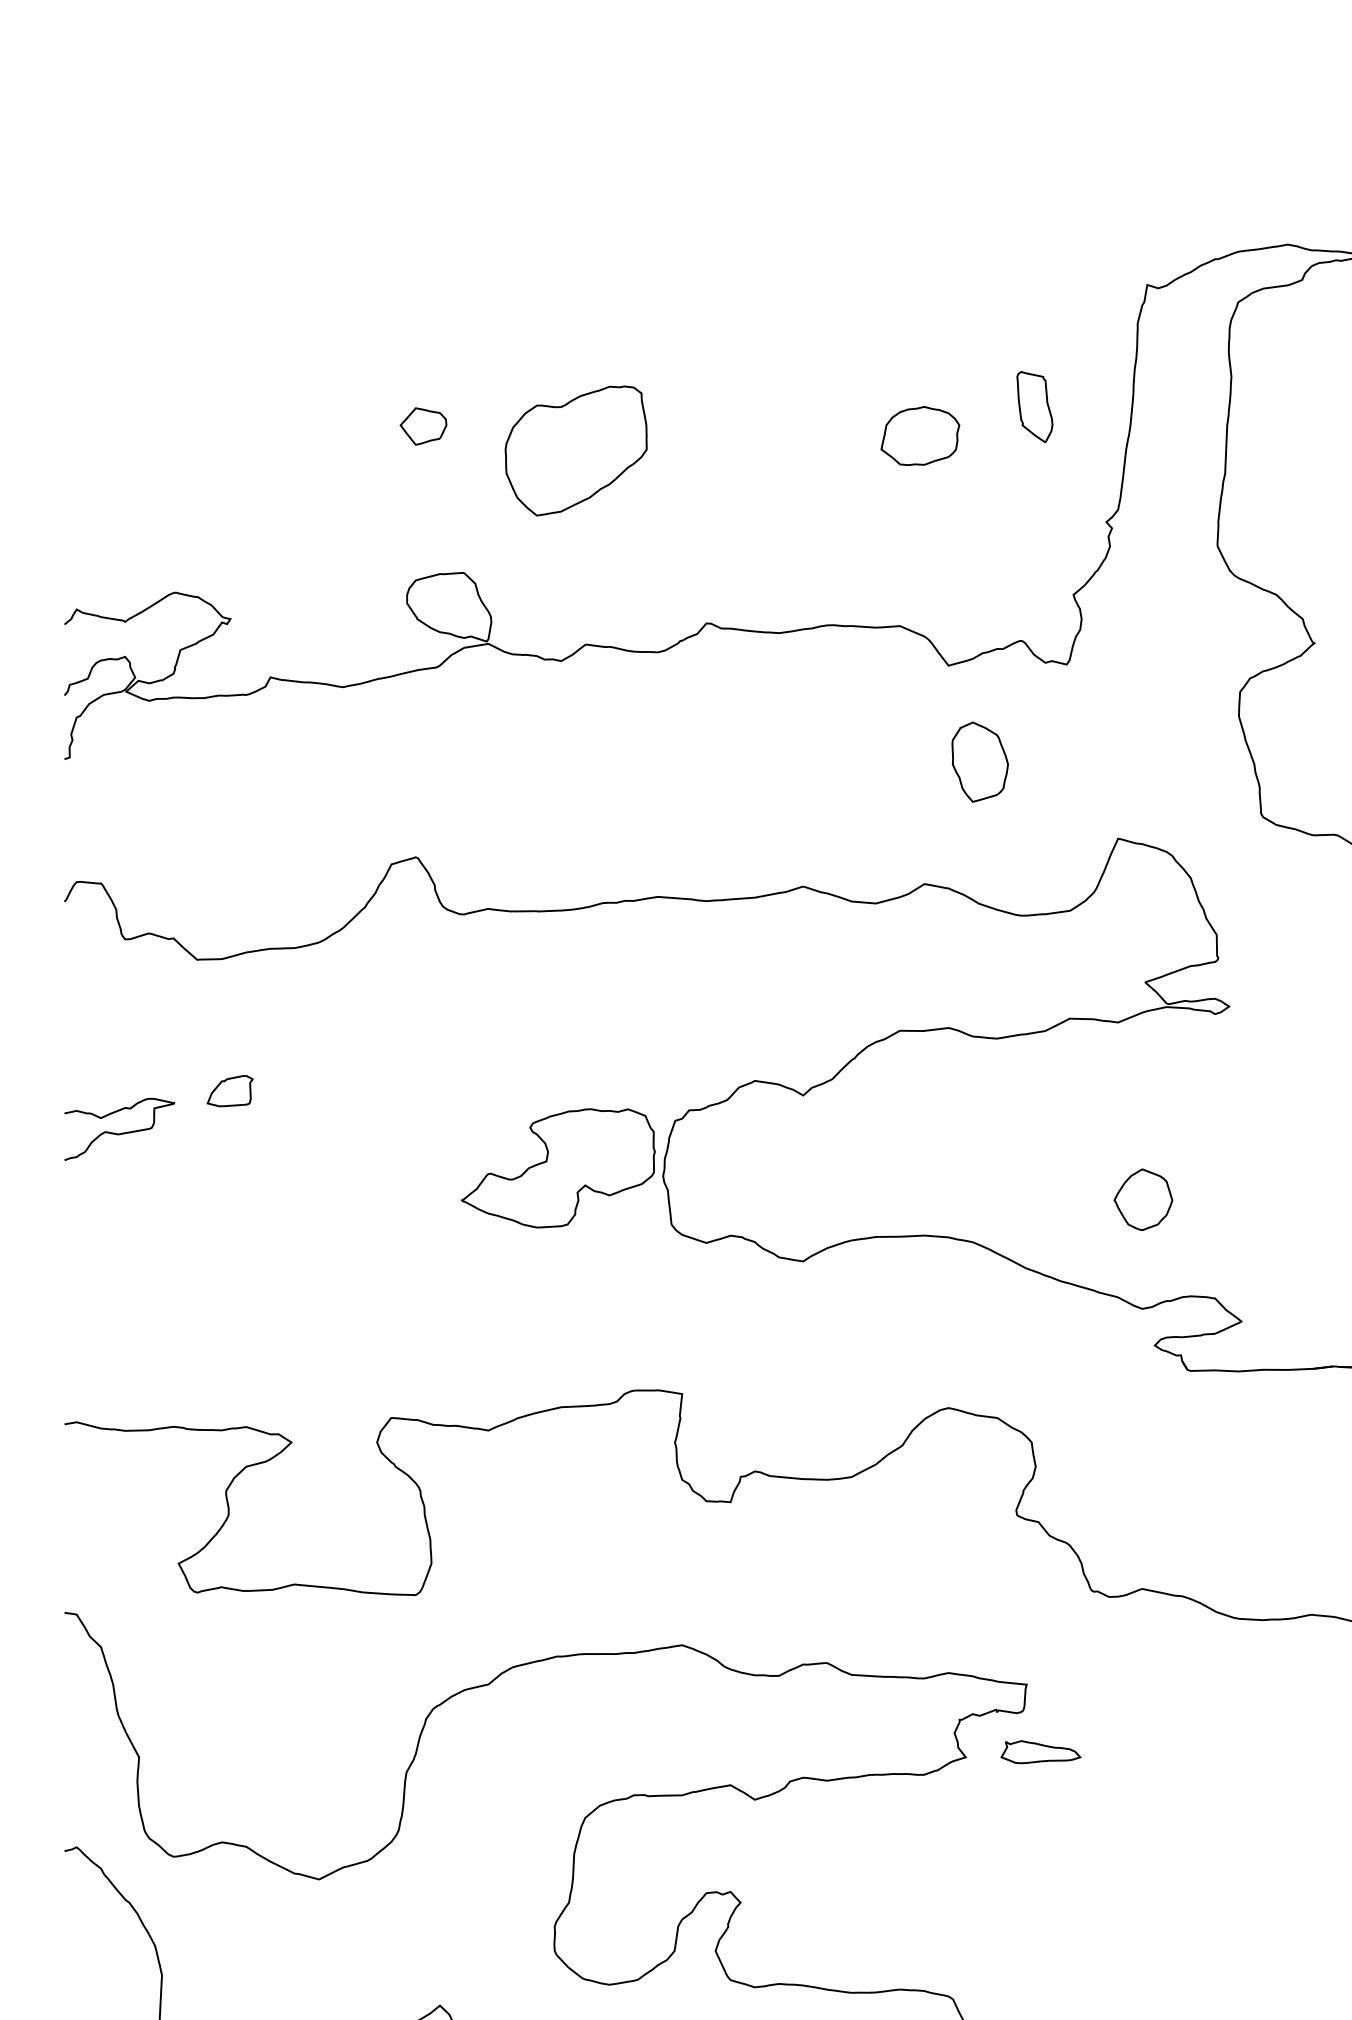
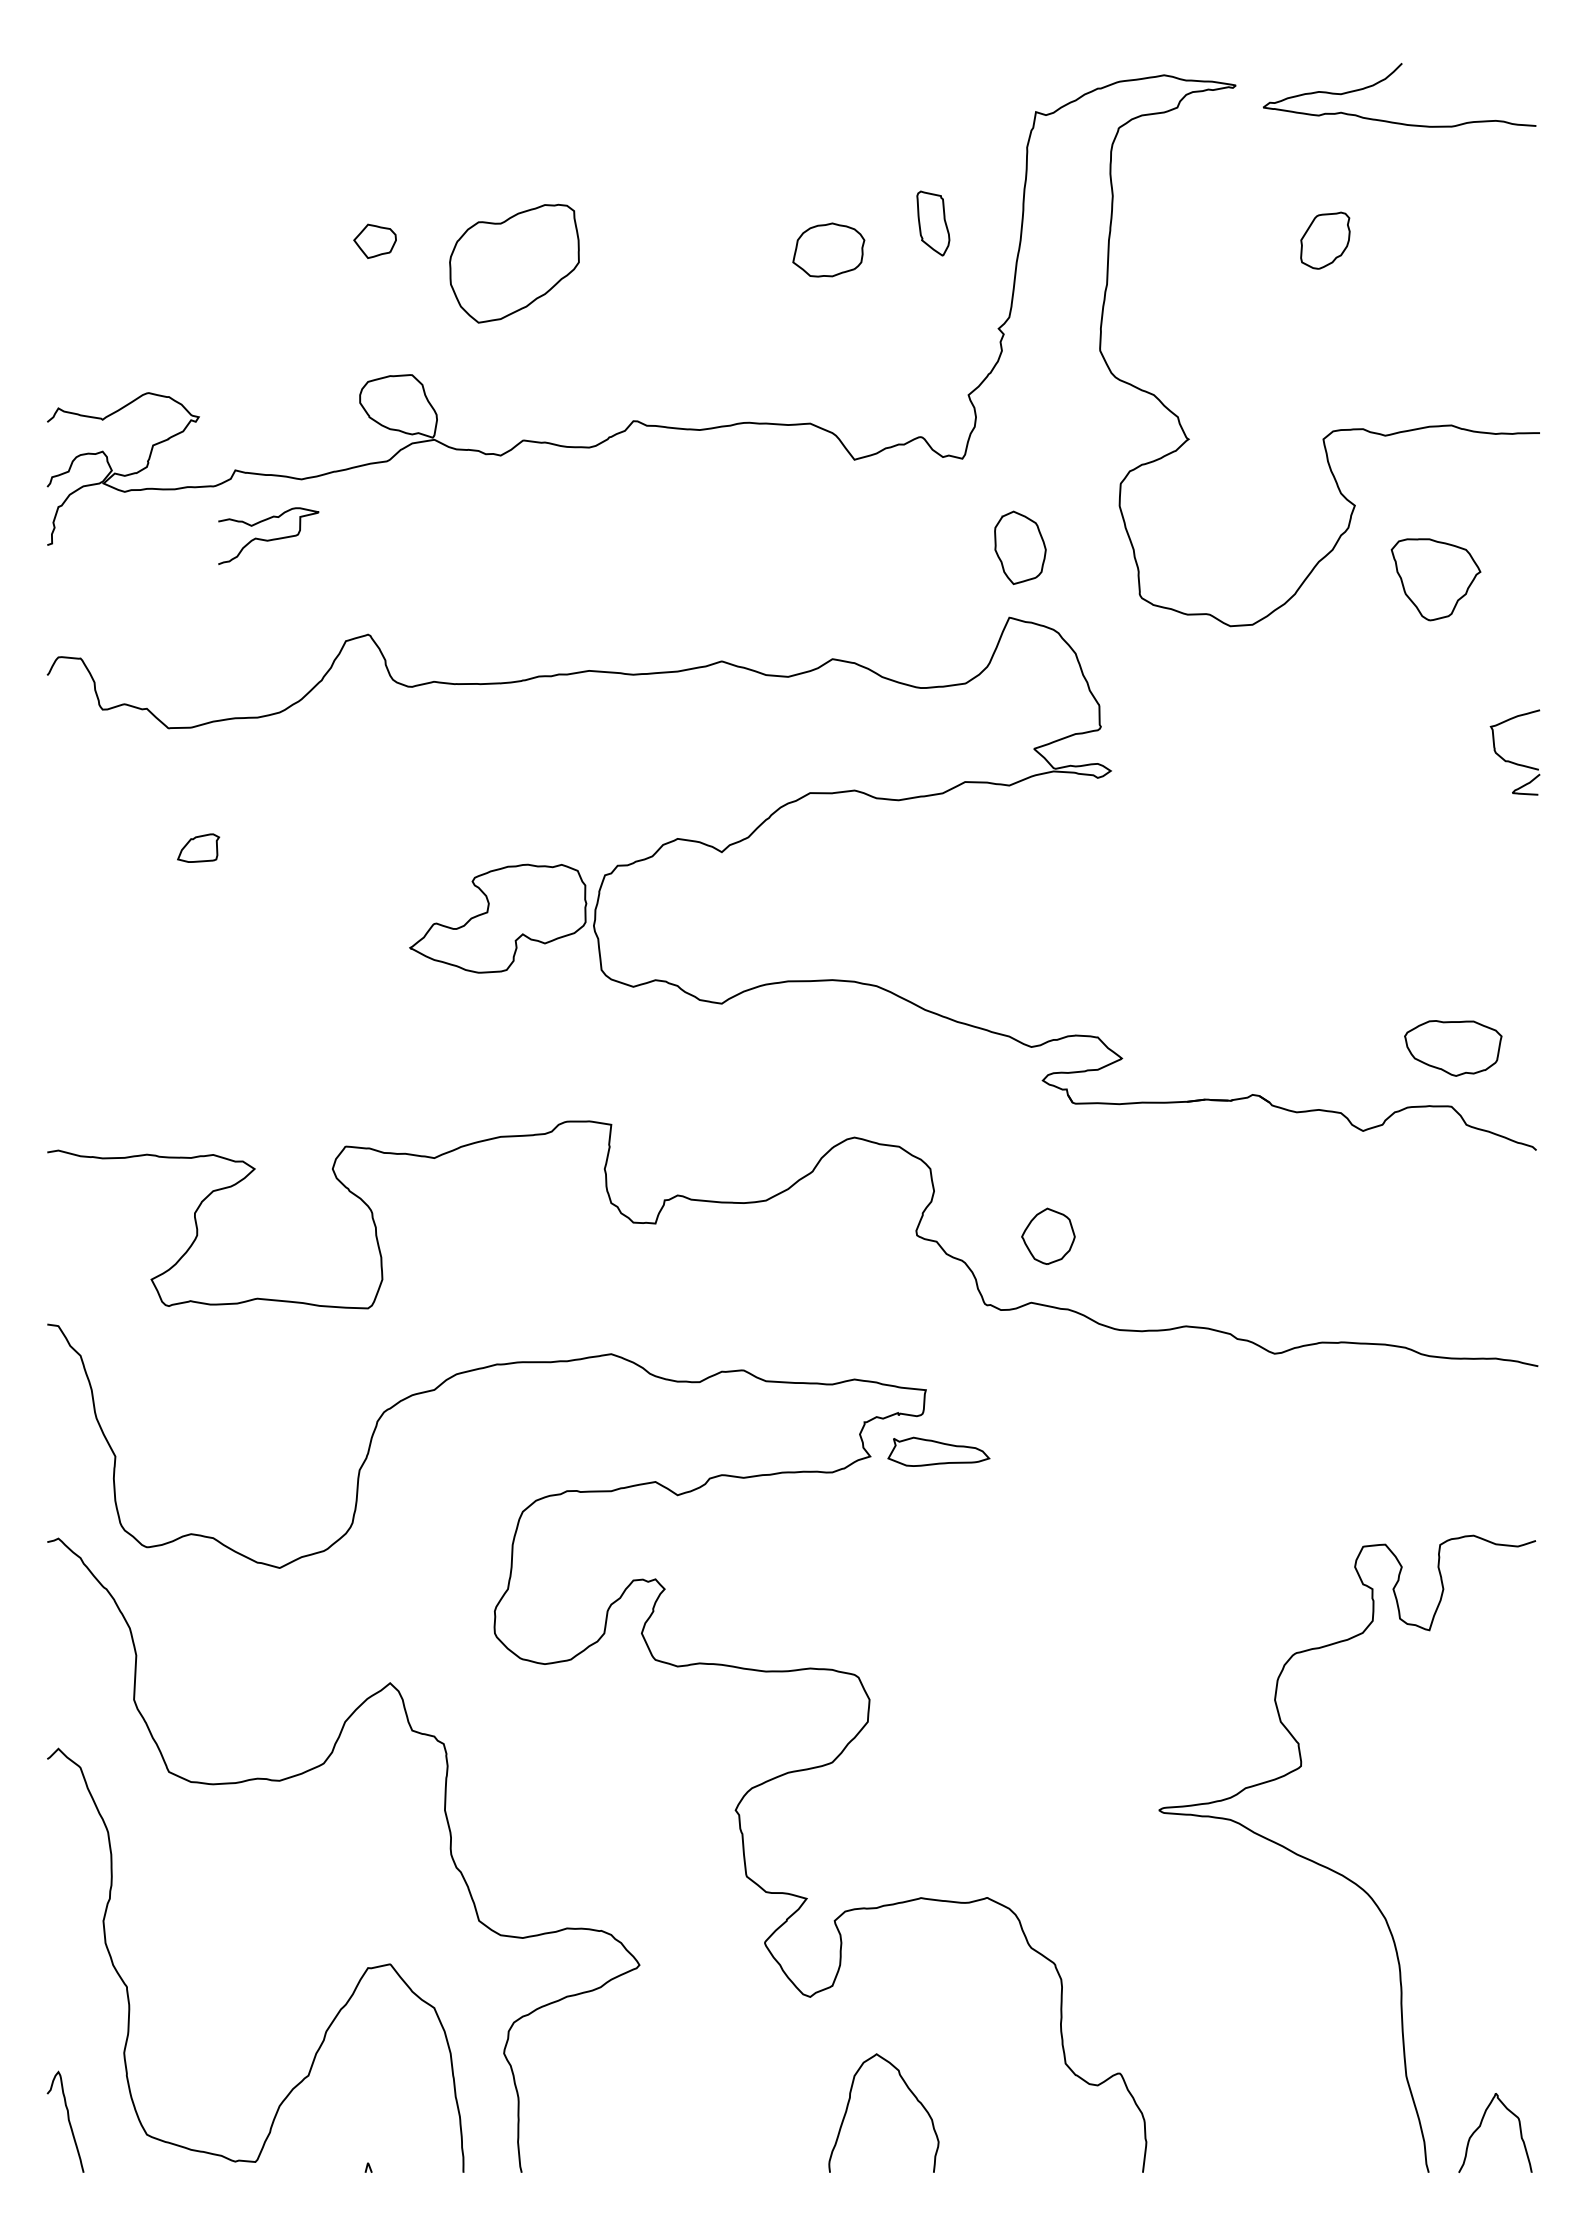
part: (980, 761) -> (1020, 547), moved
curve: (119, 1133) -> (268, 539), moved
part: (1143, 1198) -> (1048, 1235), moved
part: (1040, 1751) -> (938, 1451), size x1.4

